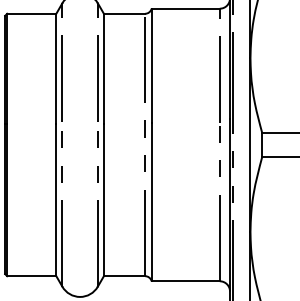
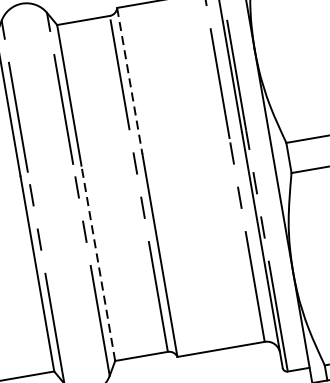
line: (151, 66) -> (129, 81), solid -> dashed
line: (103, 199) -> (97, 262), solid -> dashed

